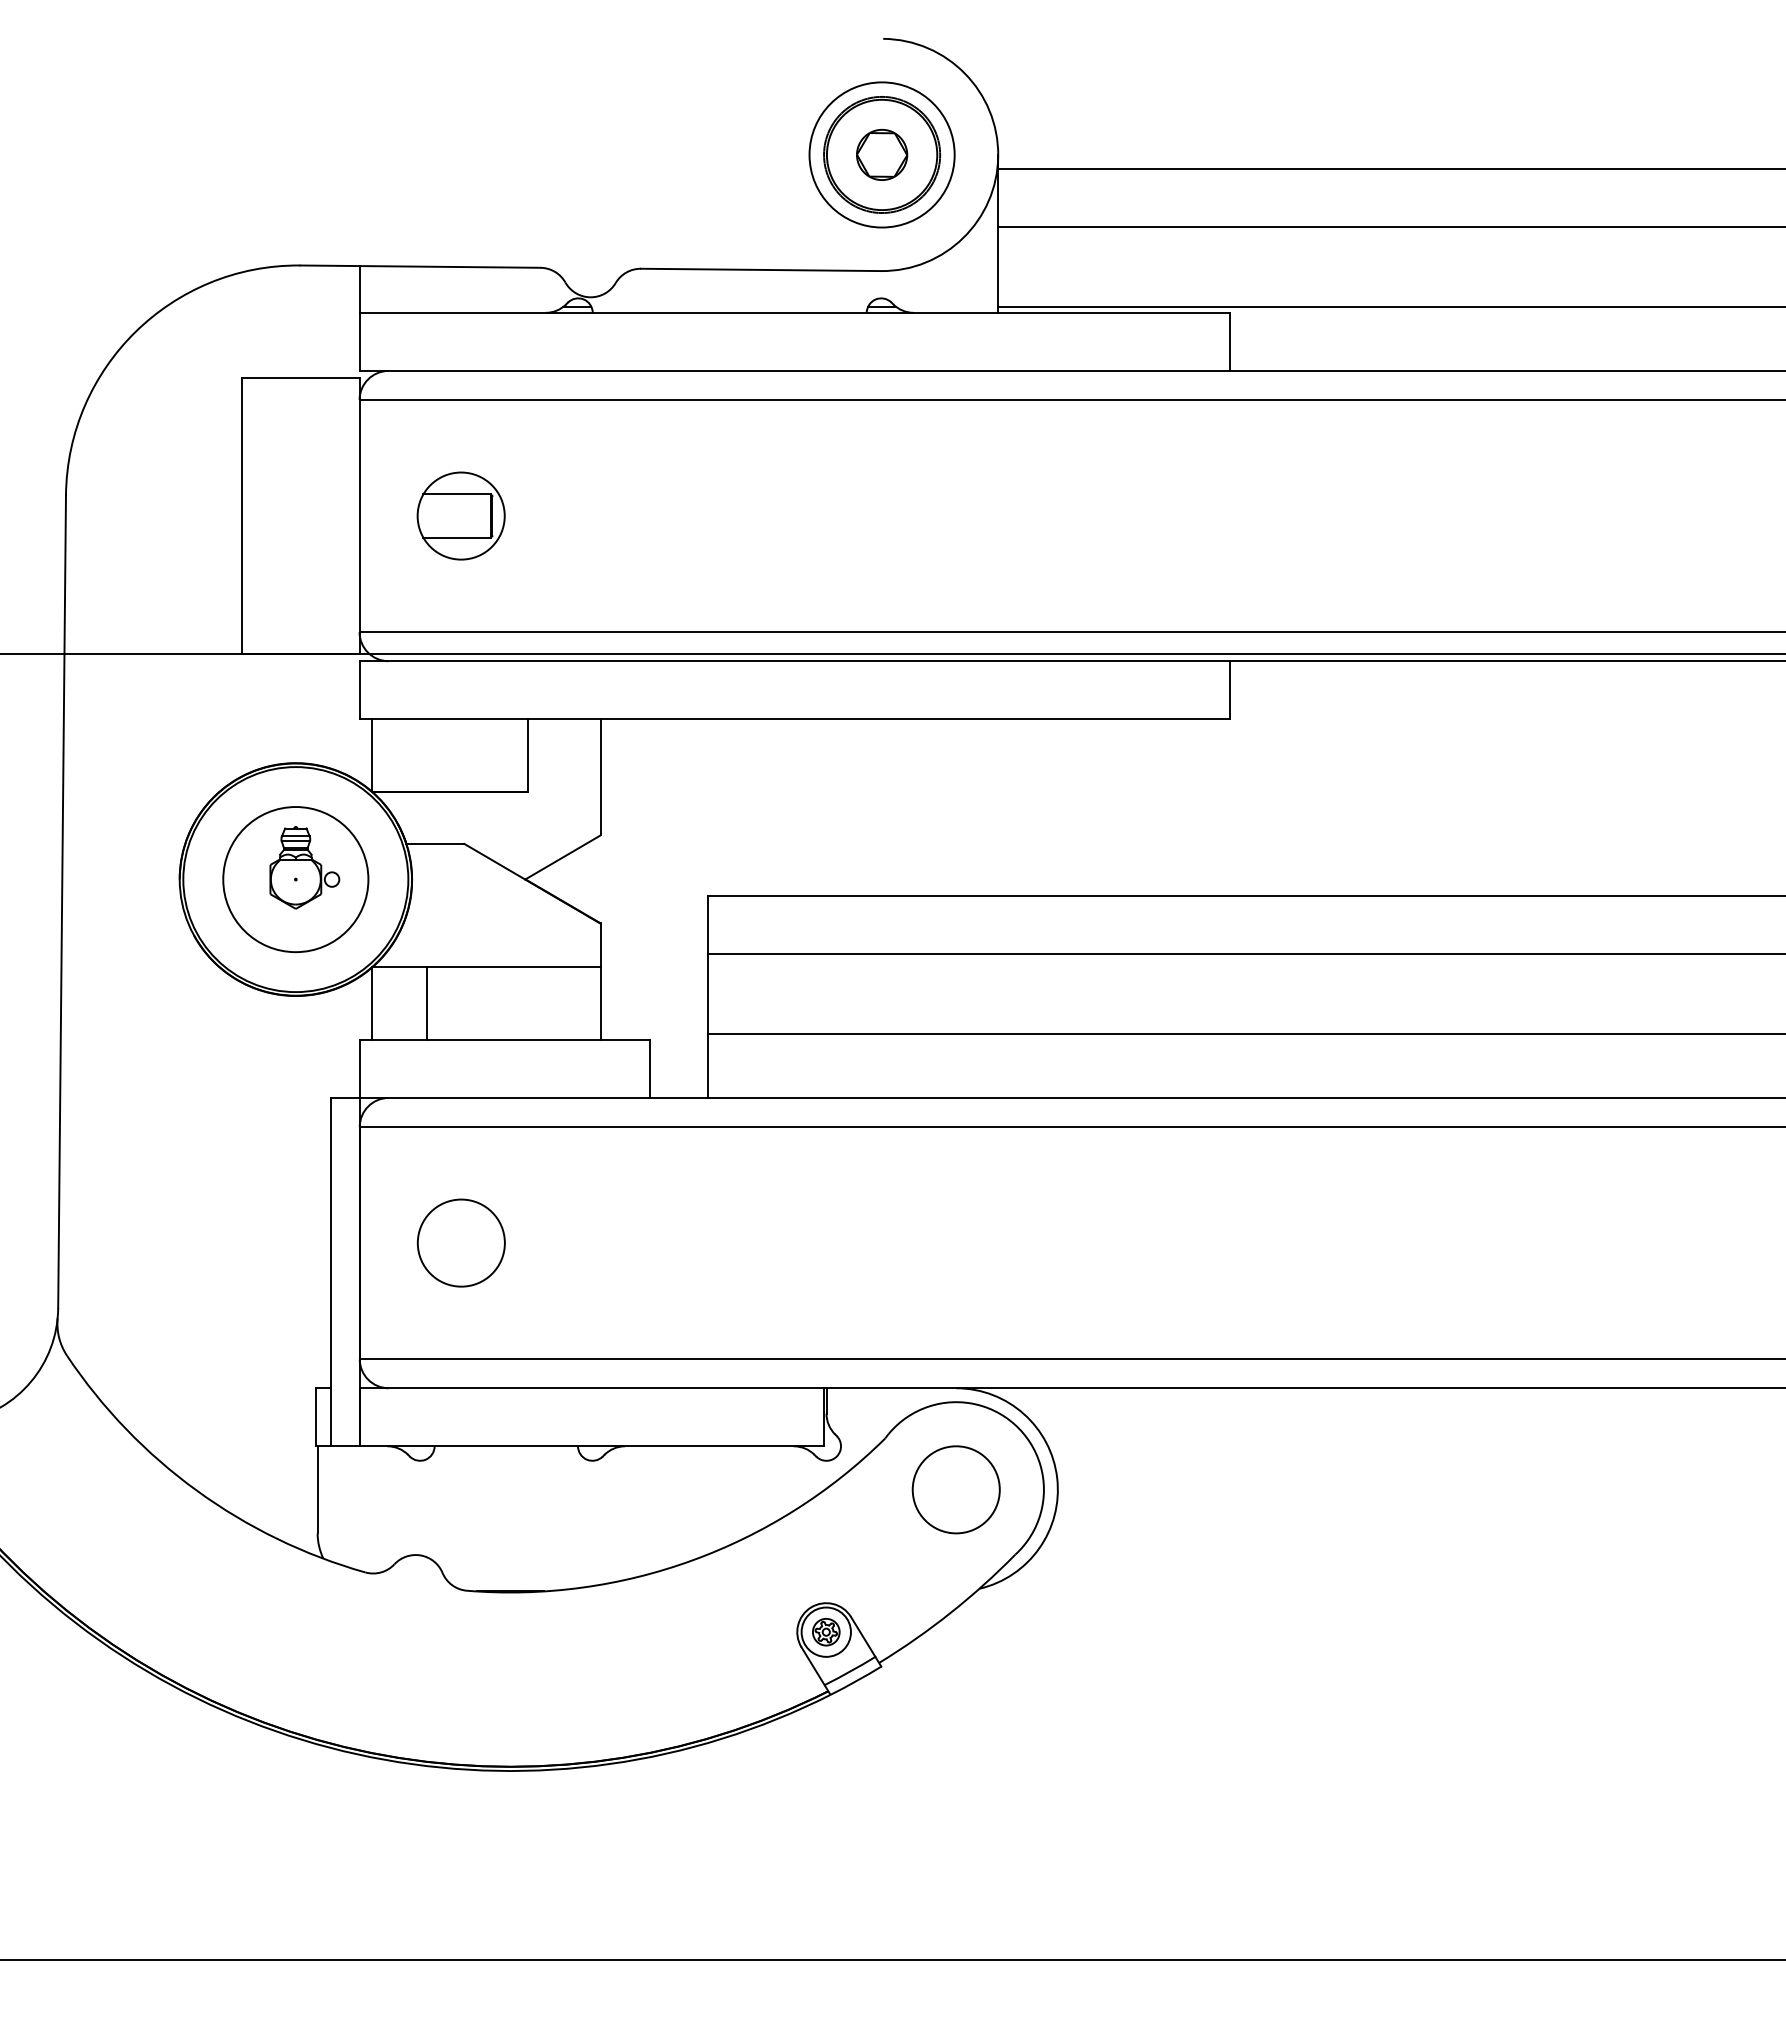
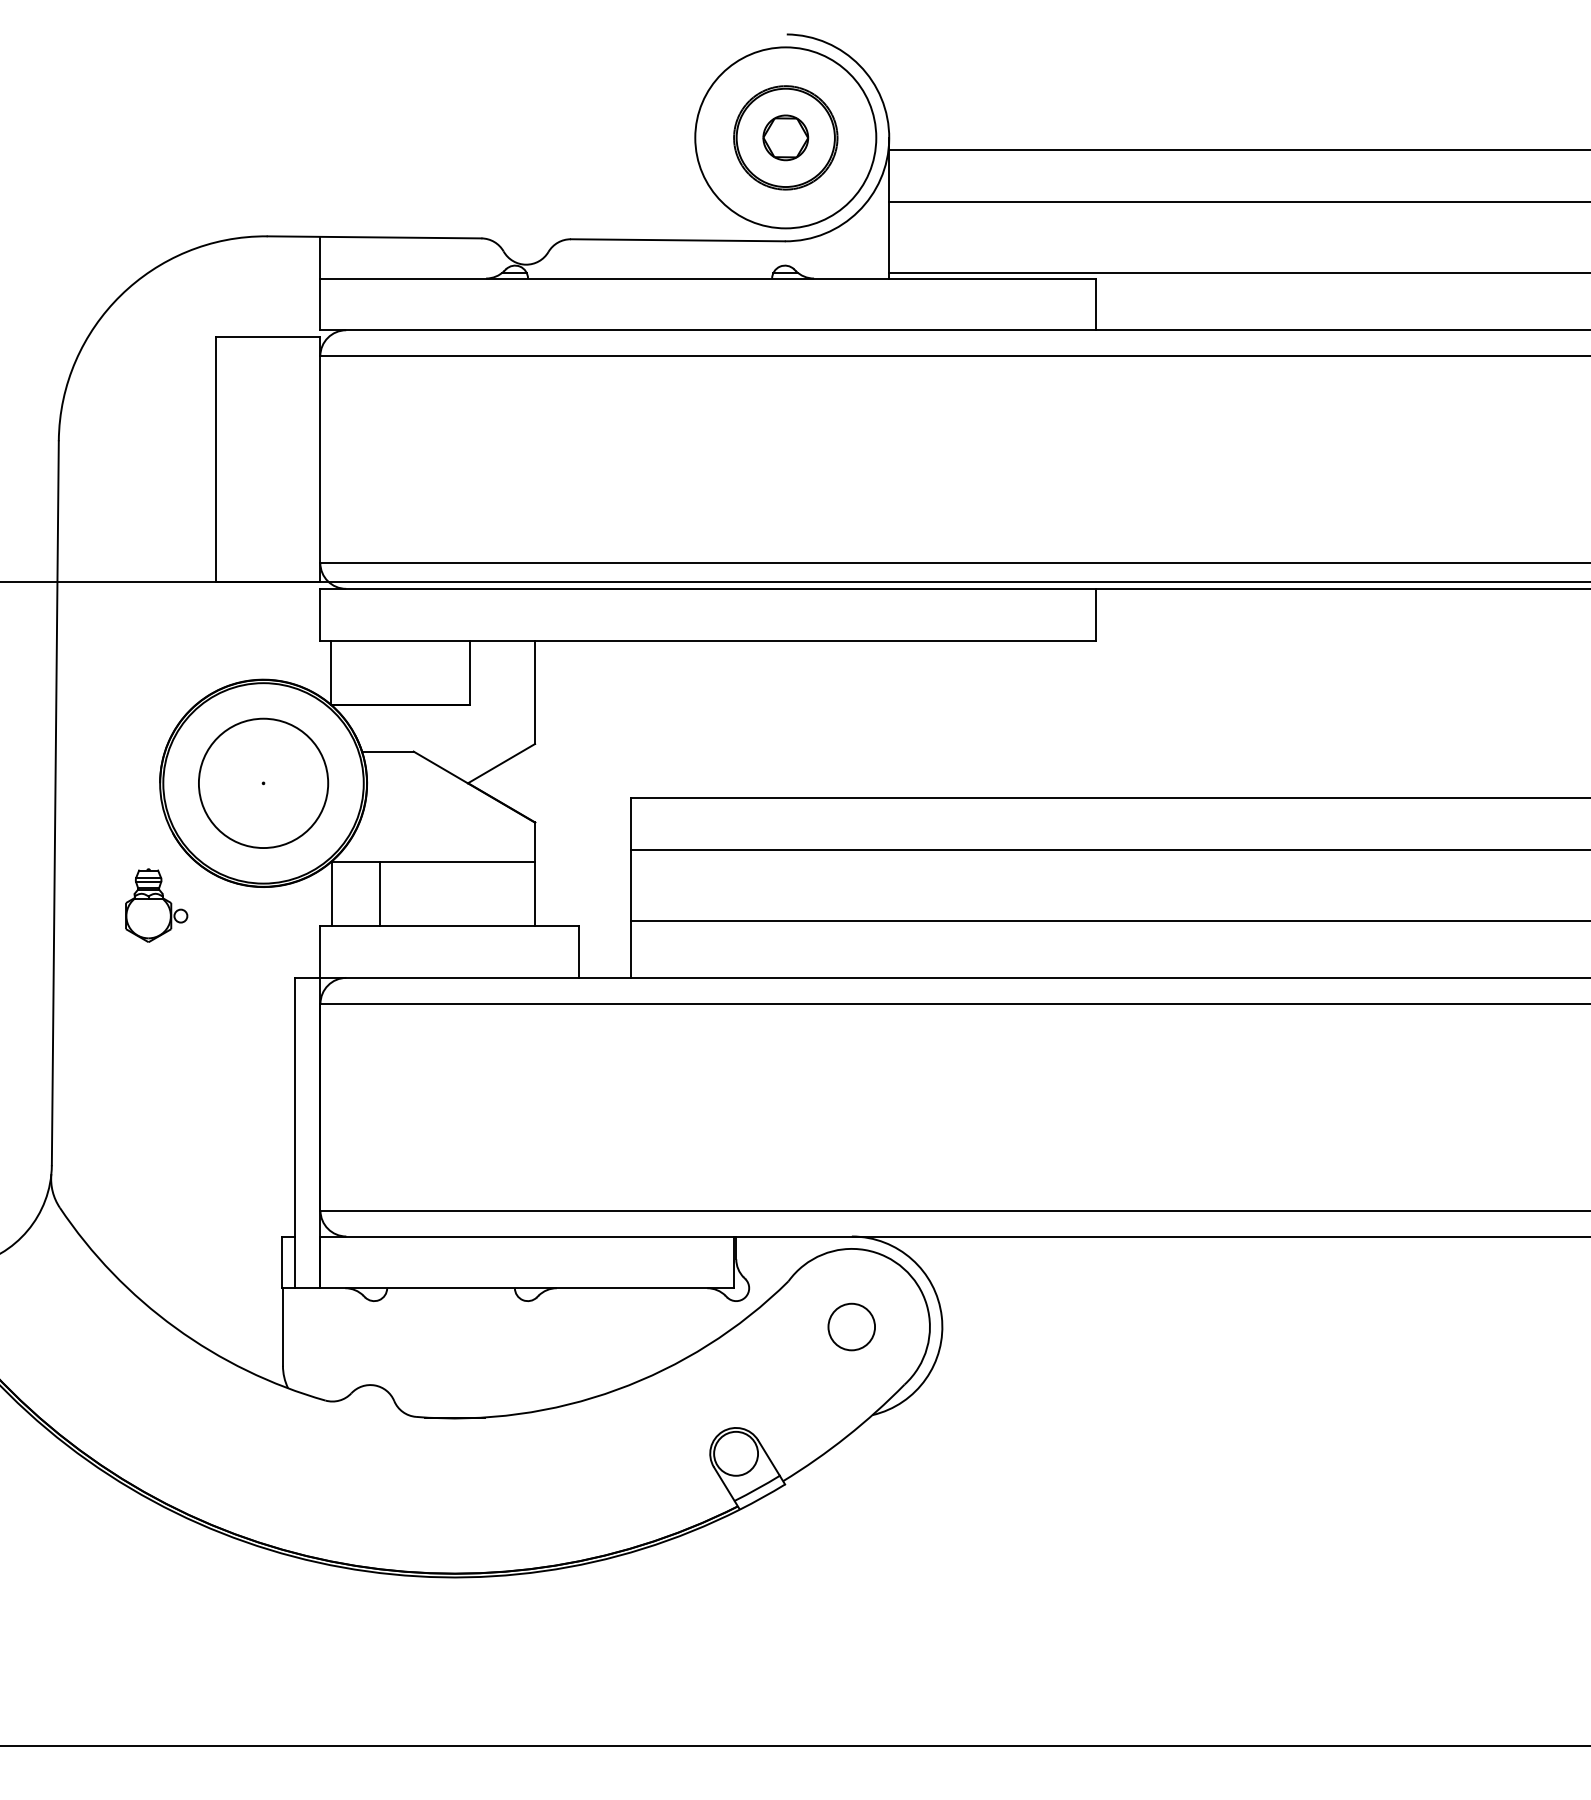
circle: (881, 154) -> (785, 137), size x1.4
part: (460, 515) -> (410, 459), removed
part: (304, 867) -> (156, 905), moved
circle: (460, 1242) -> (410, 1106), removed
circle: (955, 1489) -> (851, 1326), size x0.6
part: (826, 1632) -> (736, 1454), removed

